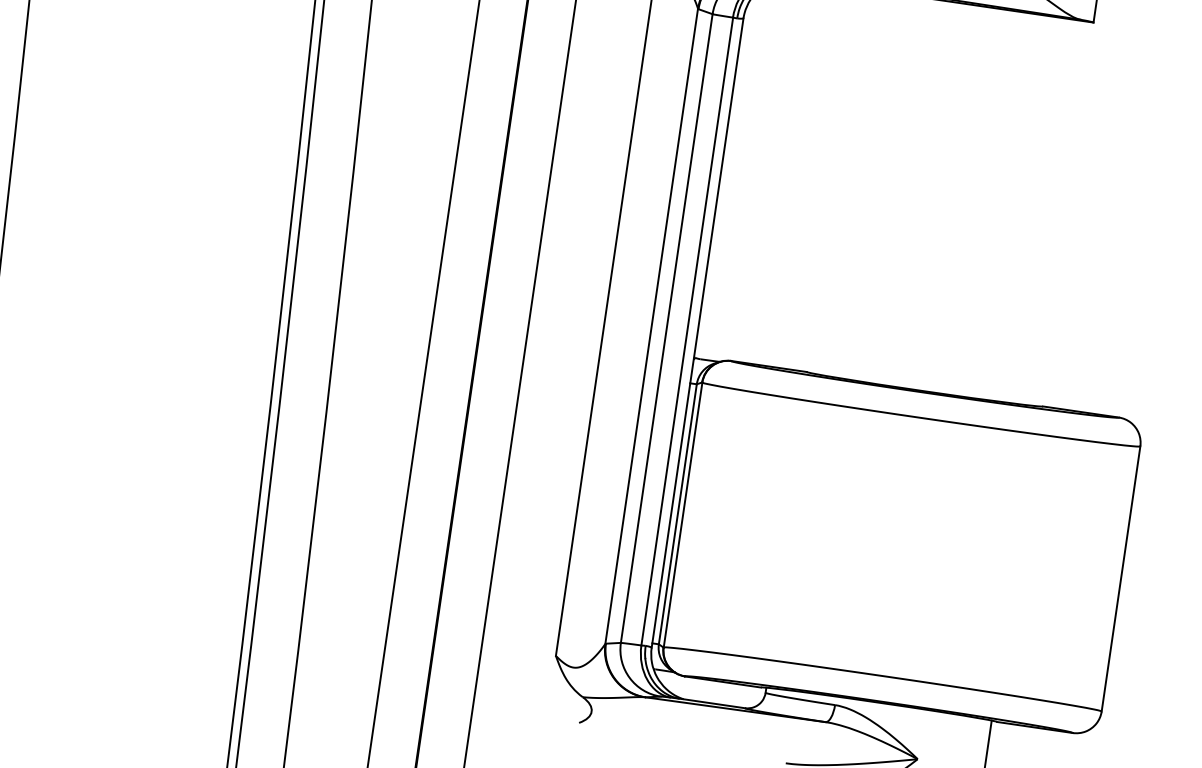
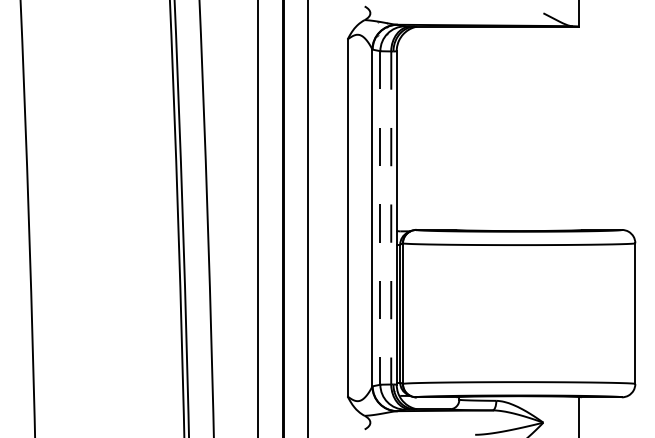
line: (667, 327) -> (380, 217), solid -> dashed
line: (687, 330) -> (391, 217), solid -> dashed

